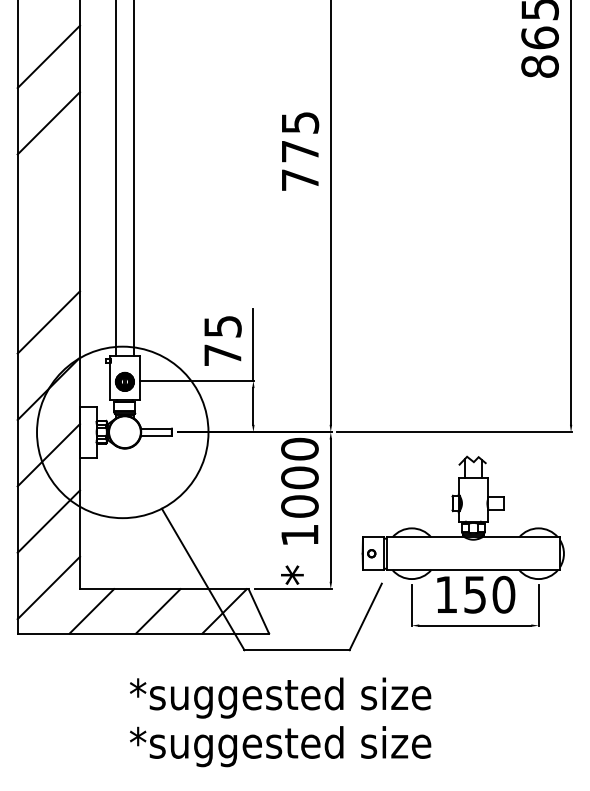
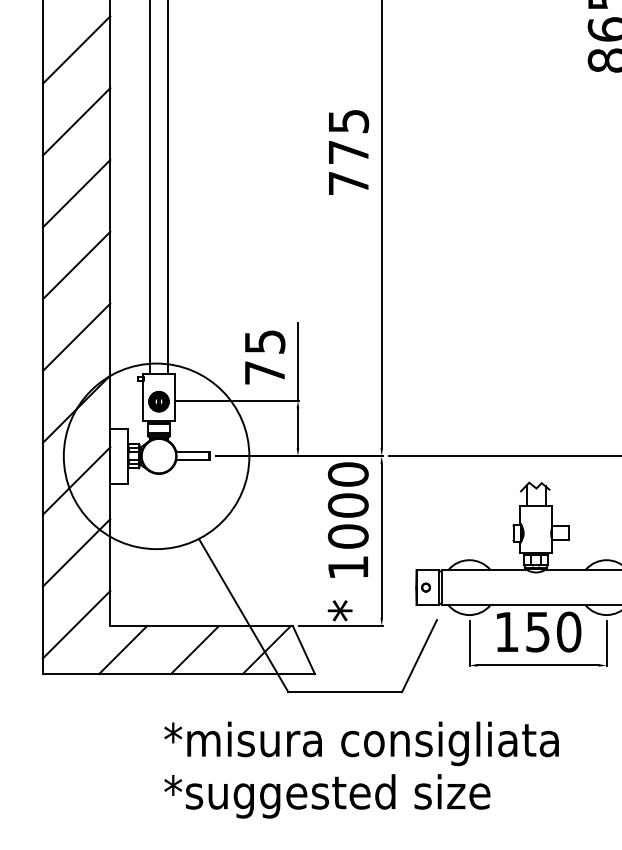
line: (48, 189) -> (76, 193), added
line: (48, 255) -> (76, 264), added
text: (321, 697) -> (371, 743), *suggested size -> *misura consigliata

